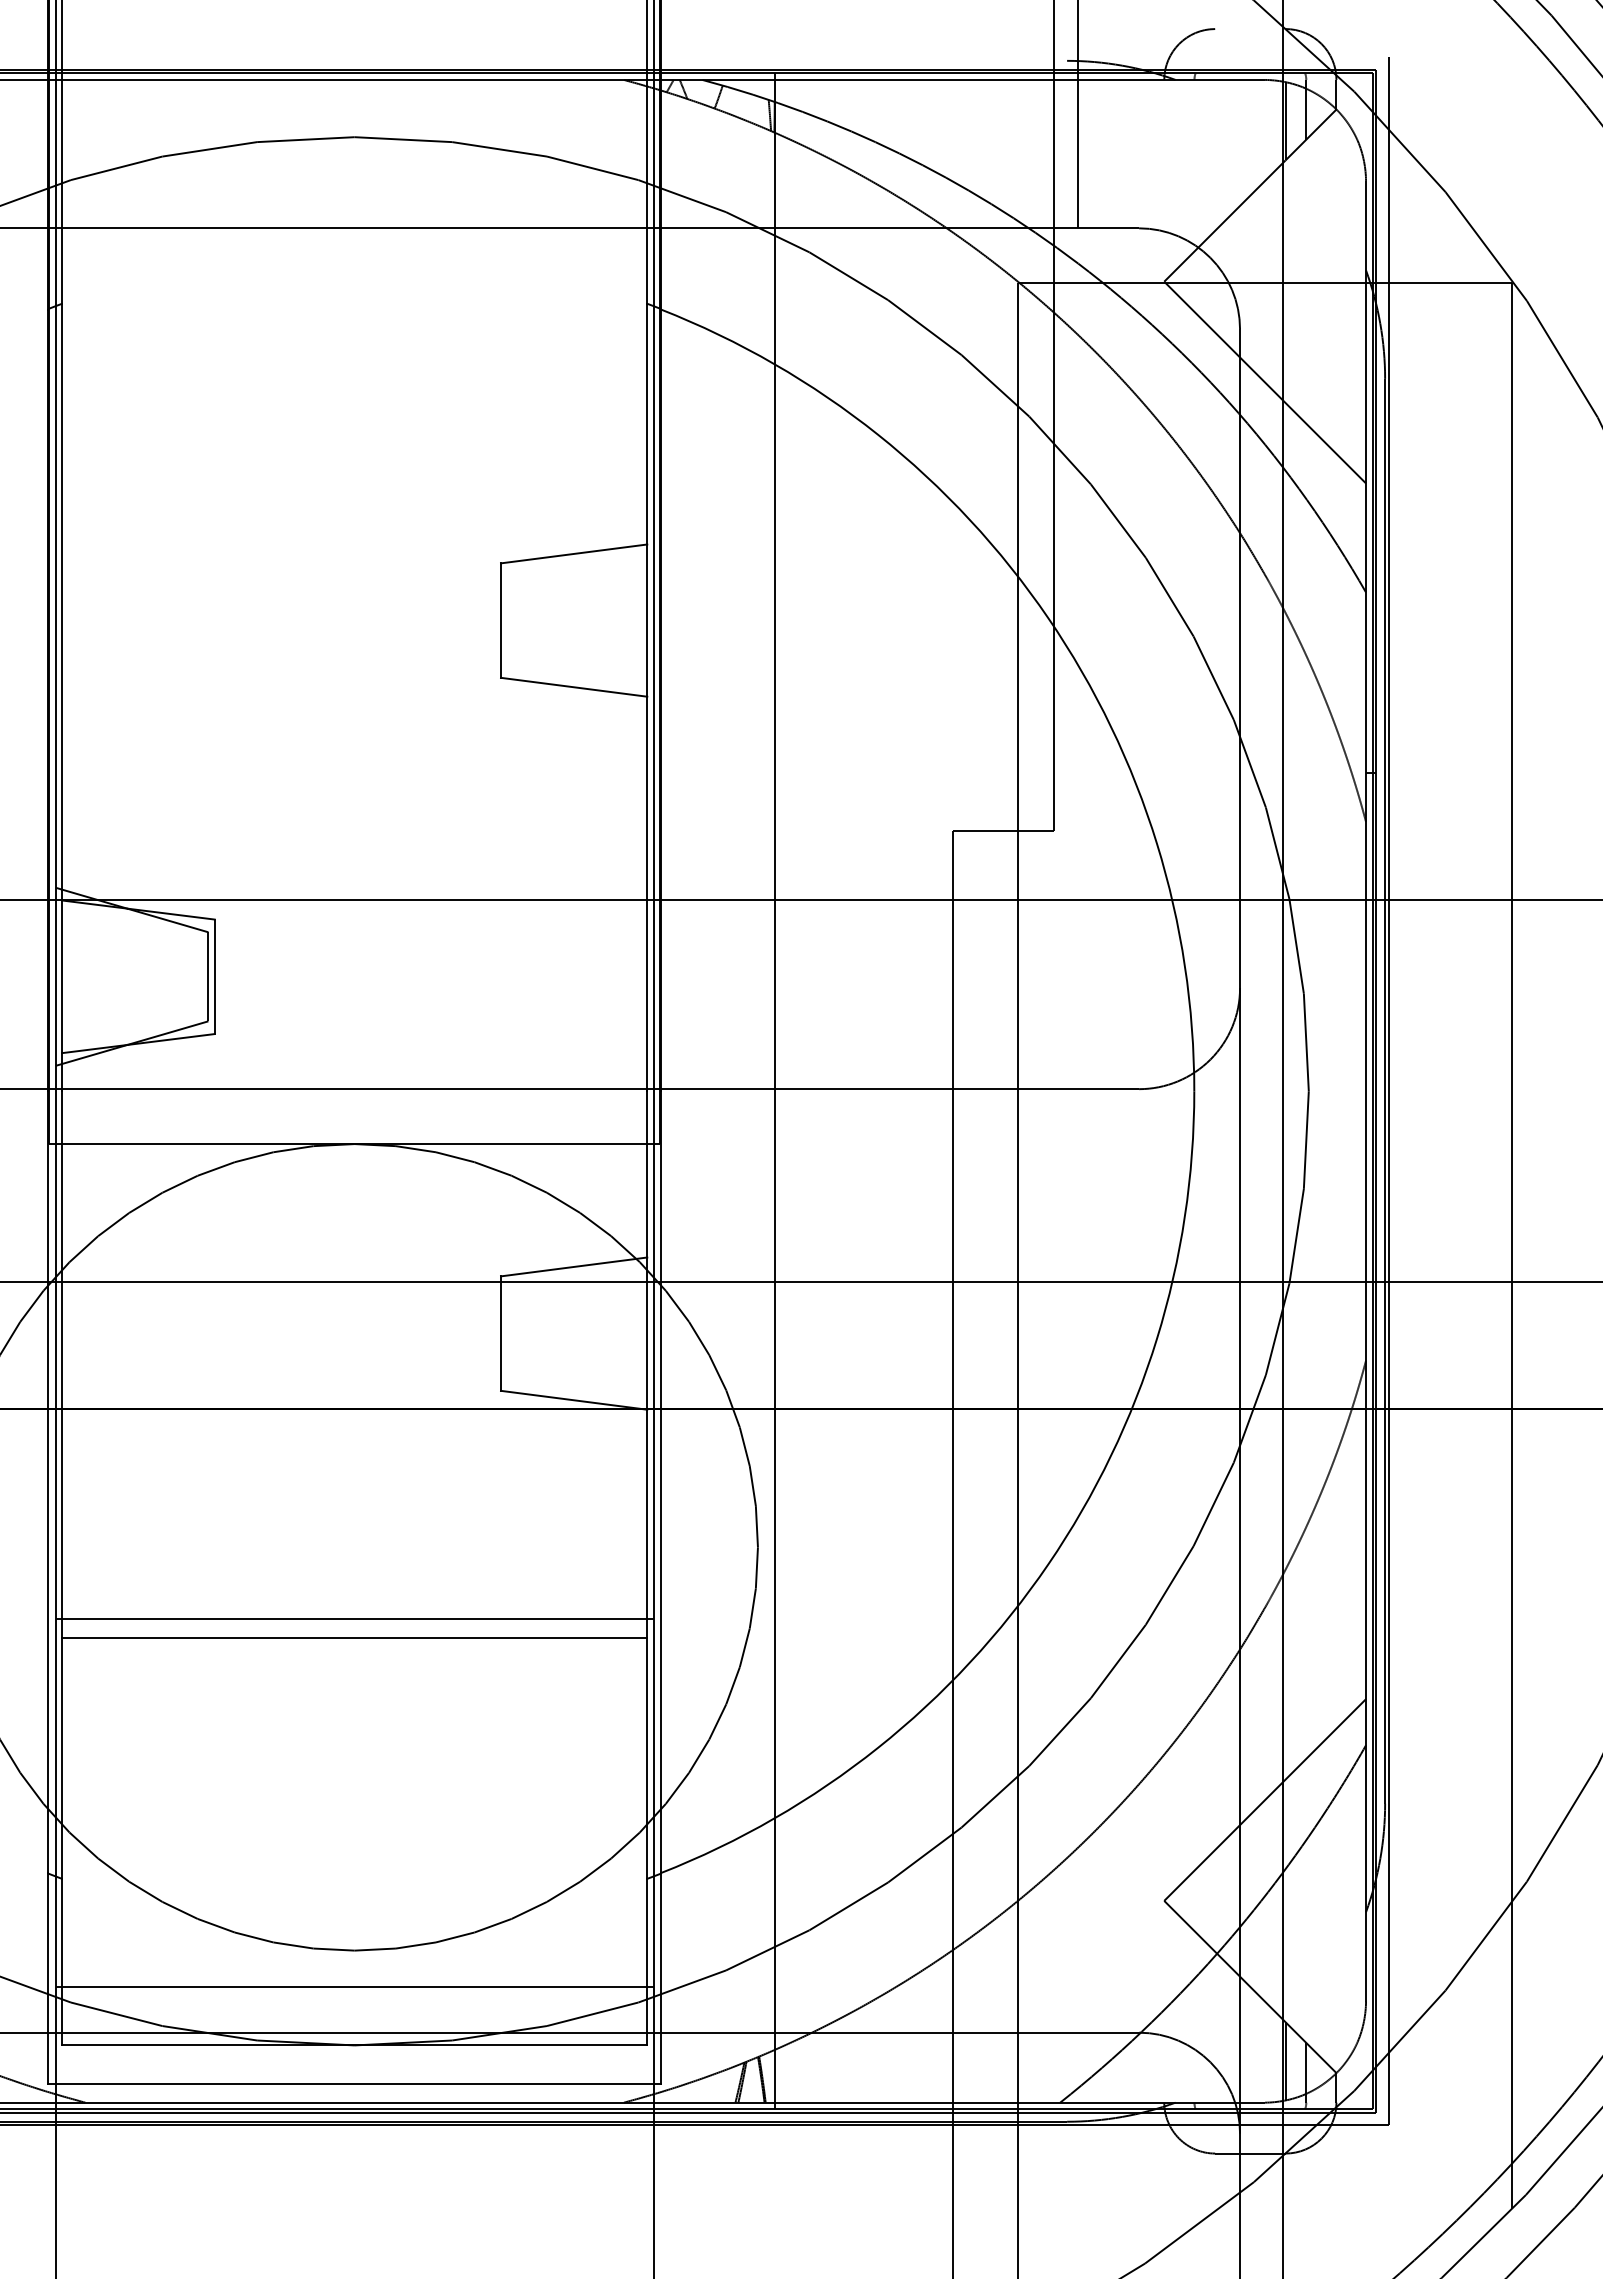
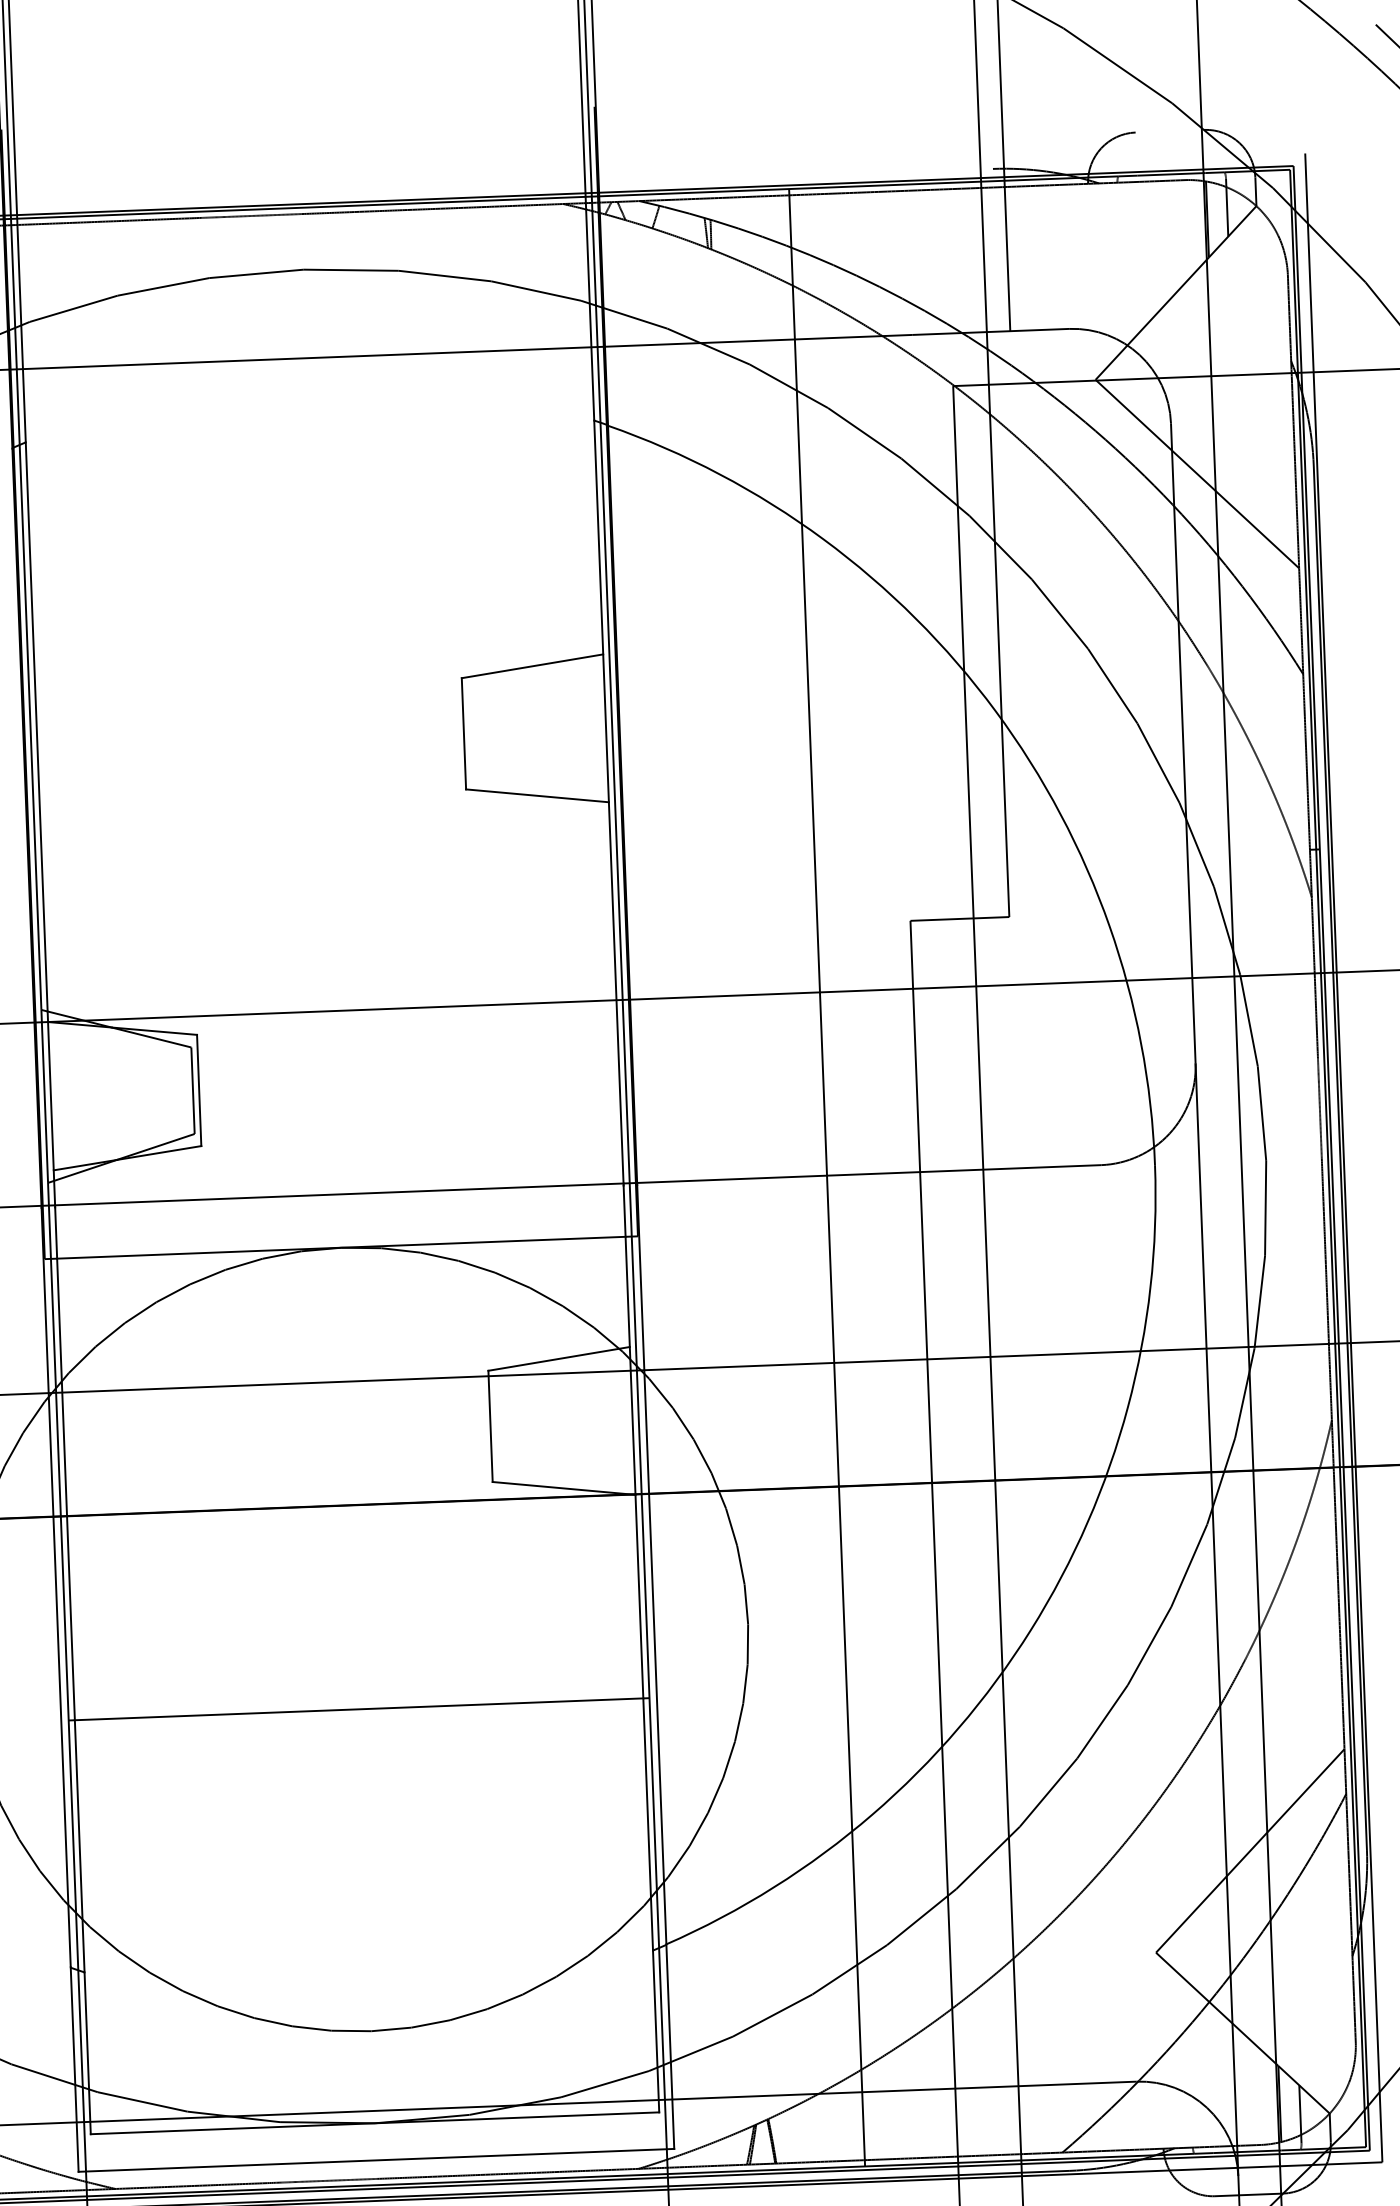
line: (774, 1091) -> (826, 1177), moved
line: (354, 1638) -> (359, 1728), removed
line: (354, 1987) -> (372, 2067), removed

